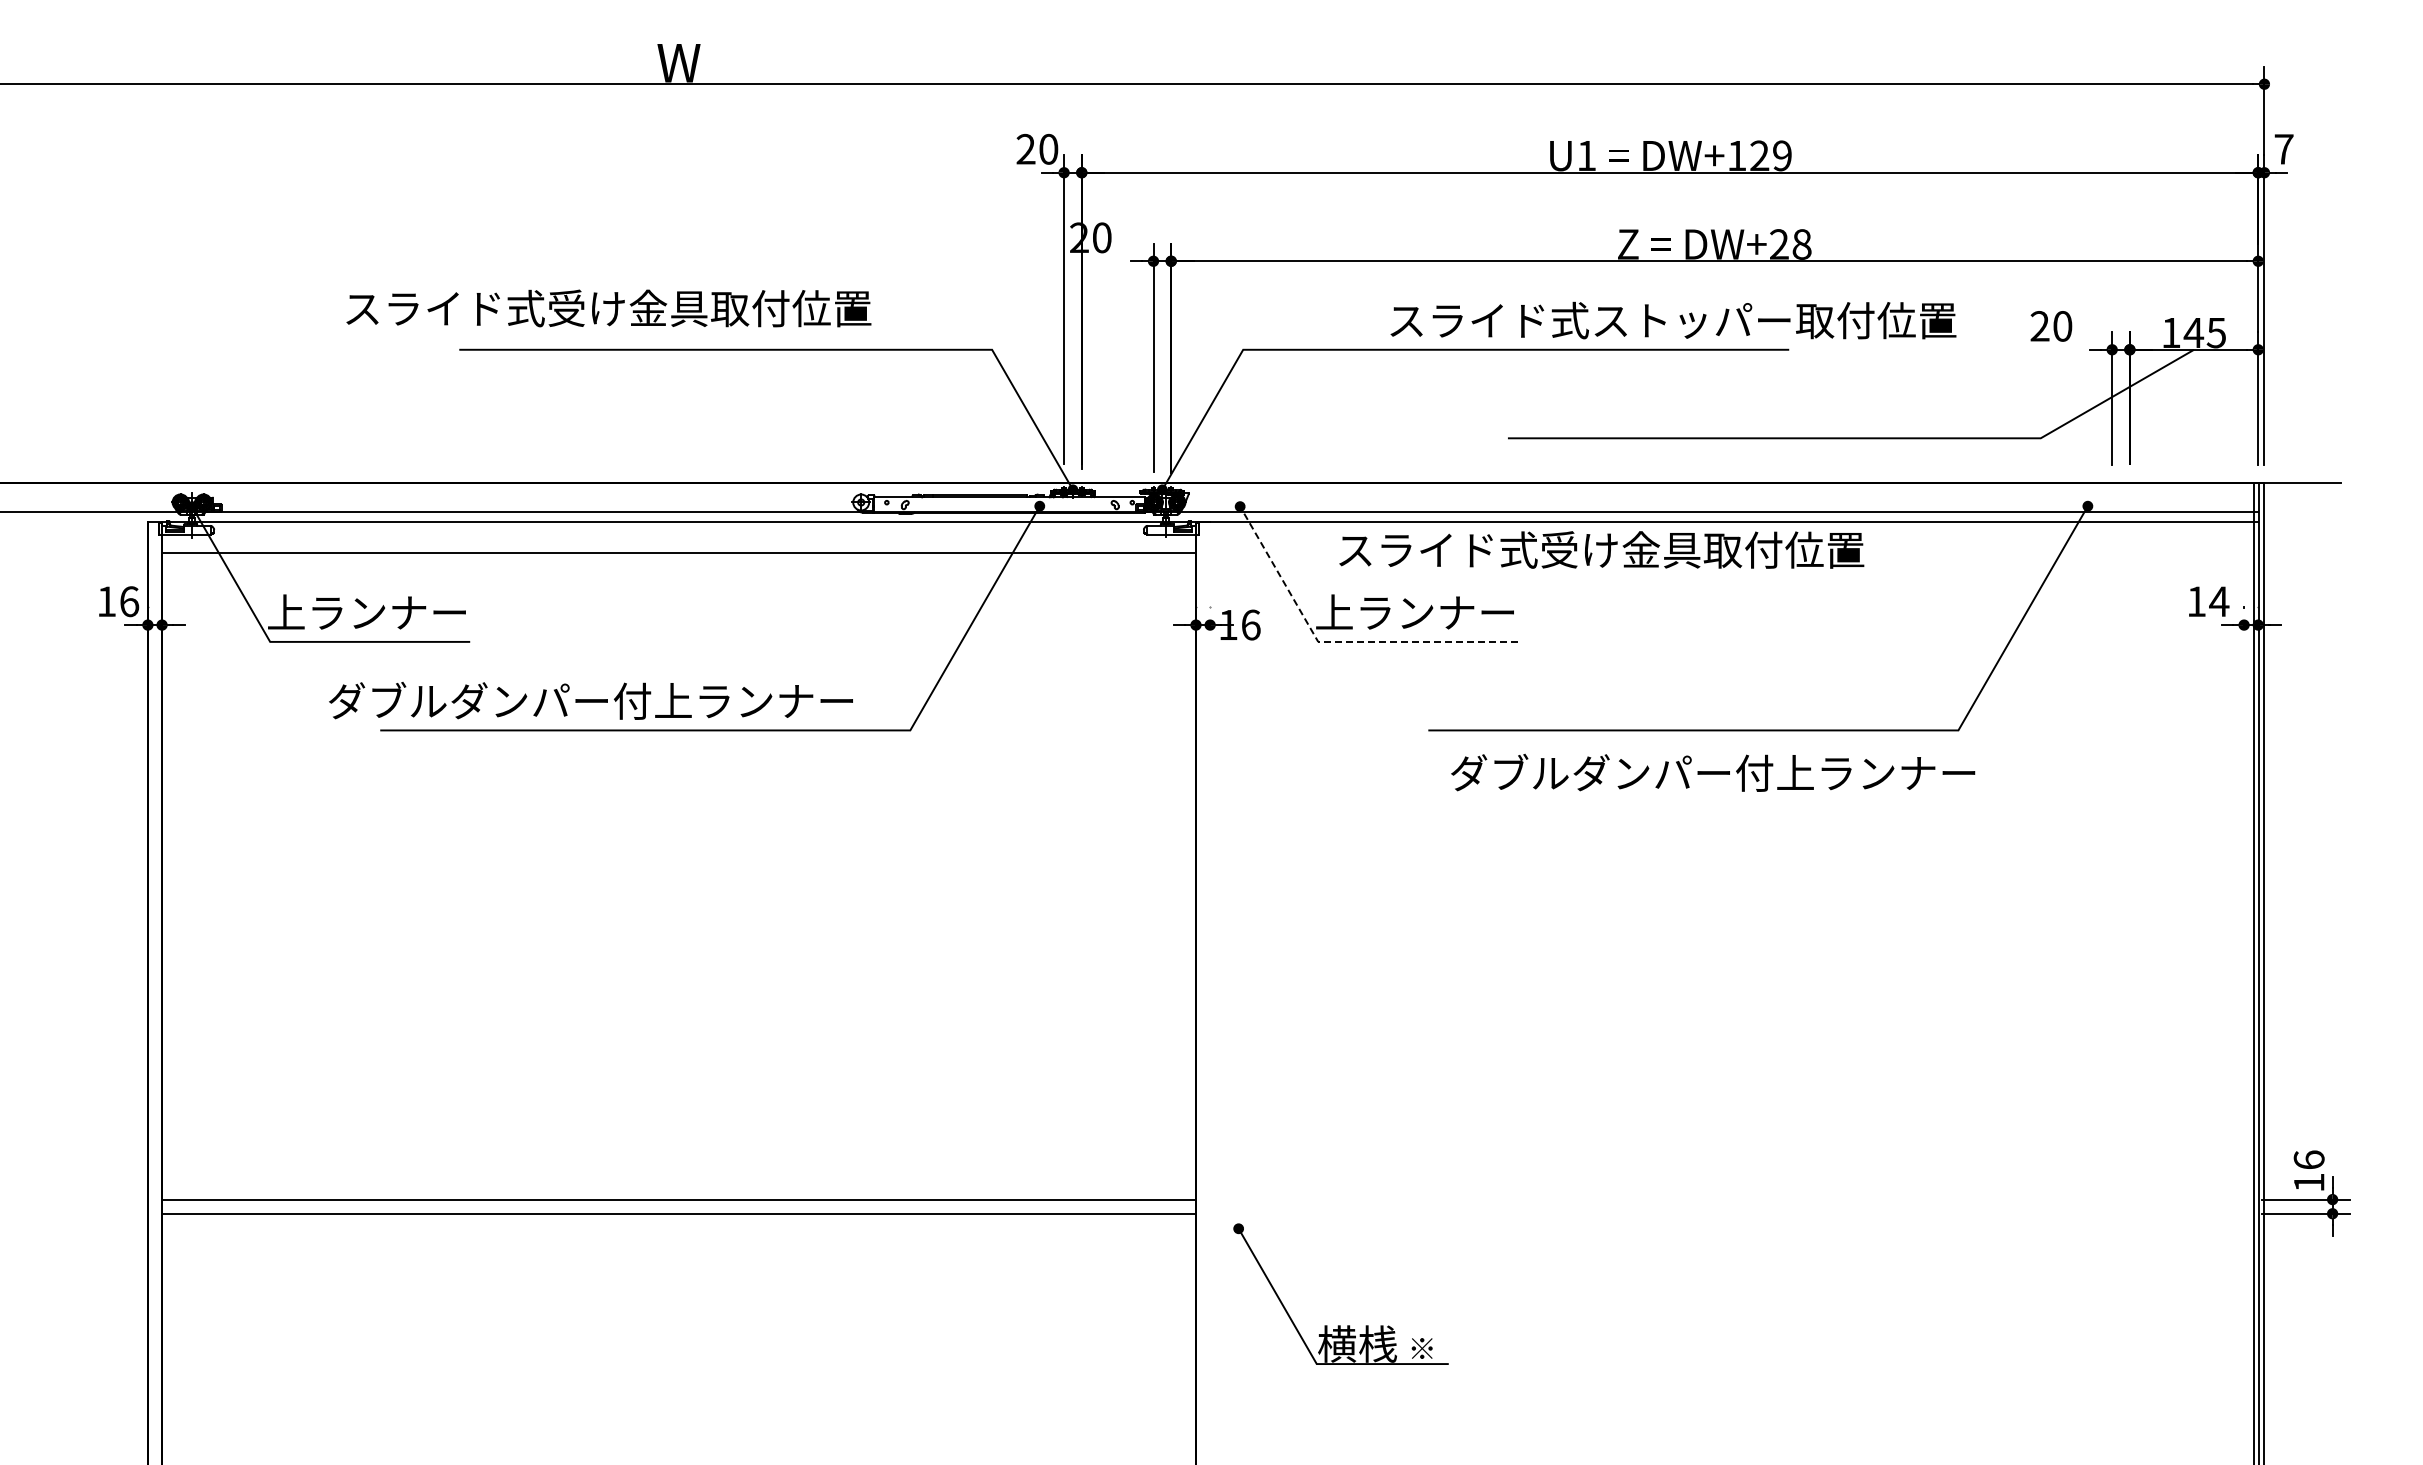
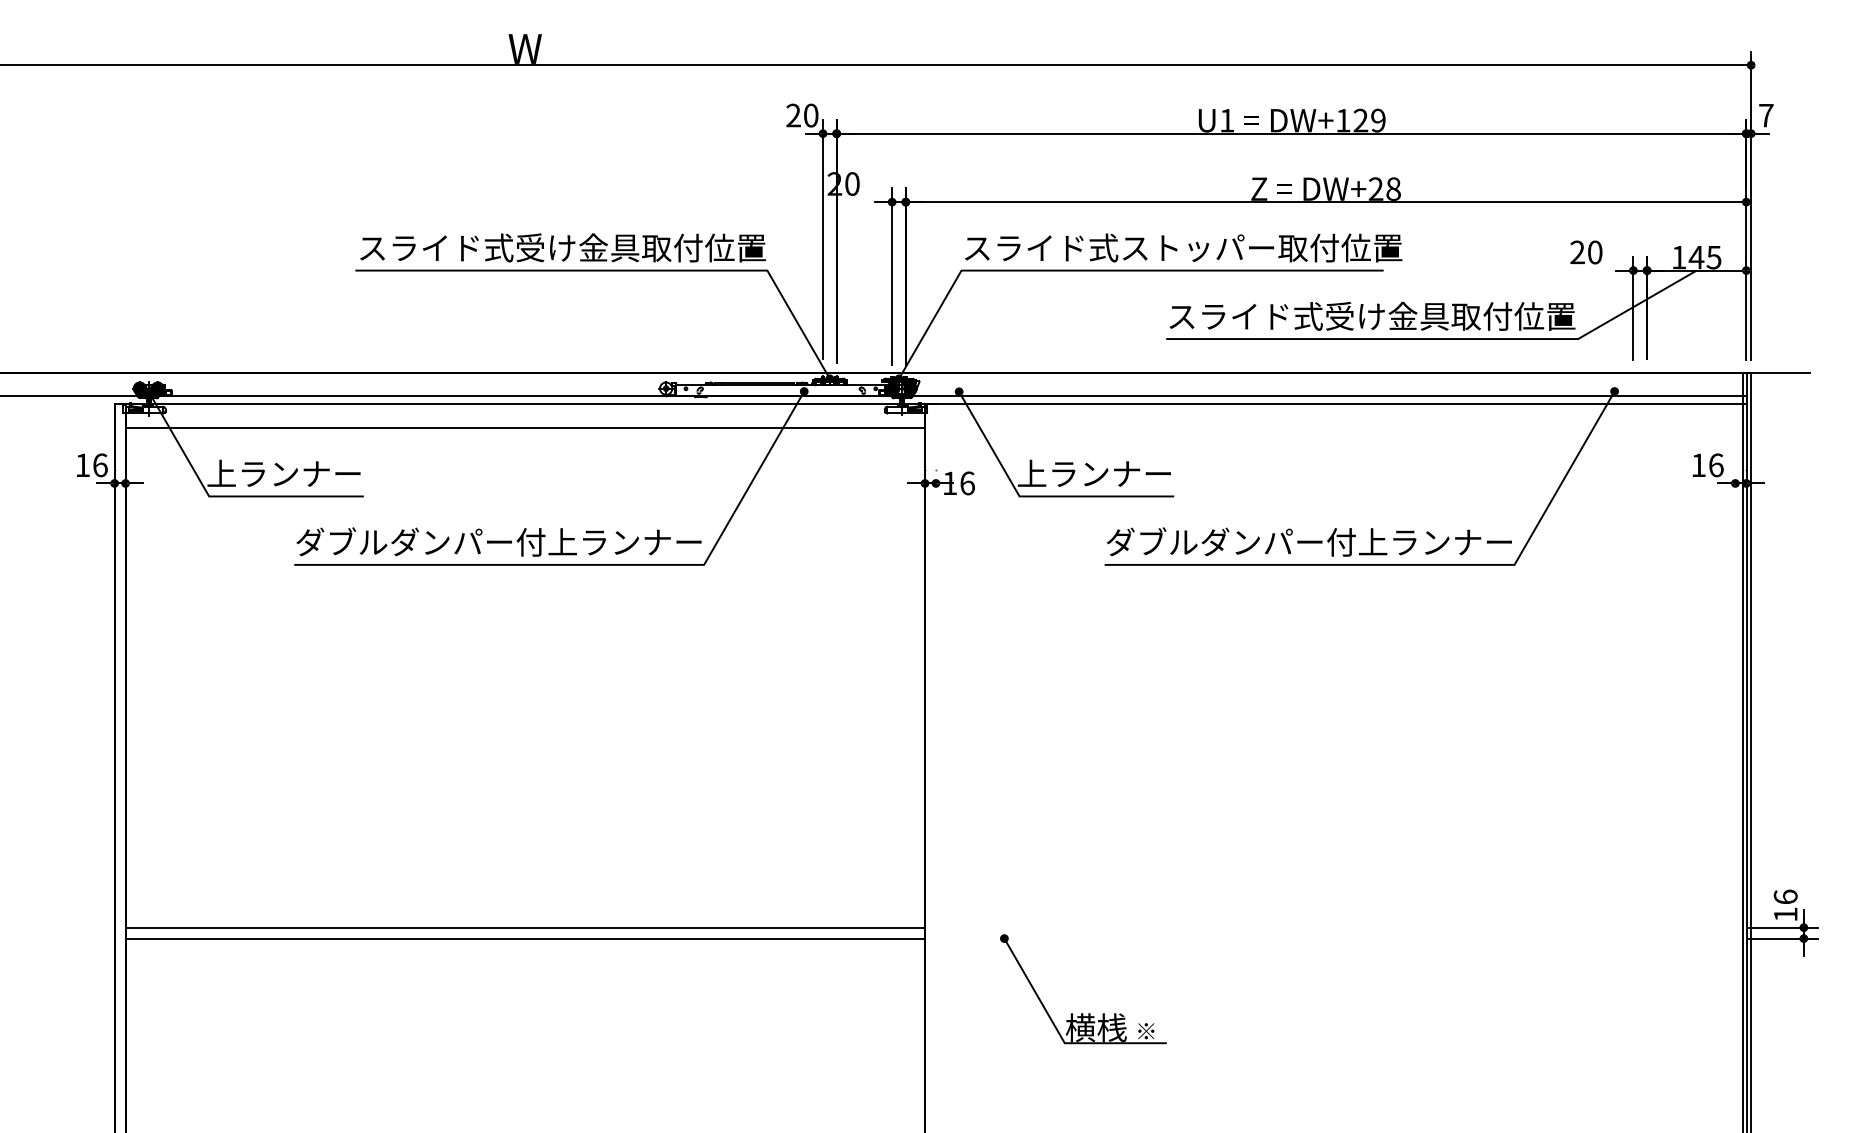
text: (608, 308) -> (562, 247), moved
text: (1673, 320) -> (1183, 247), moved
text: (1601, 549) -> (1372, 315), moved
text: (2219, 601) -> (1716, 465), 14 -> 16
line: (1339, 641) -> (1035, 496), dashed -> solid
text: (590, 700) -> (498, 541), moved
text: (1713, 772) -> (1309, 541), moved
part: (1340, 1325) -> (1083, 1013), moved

